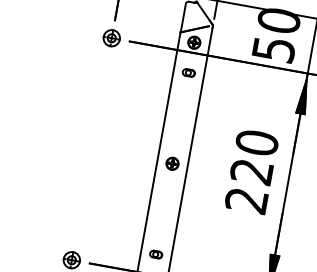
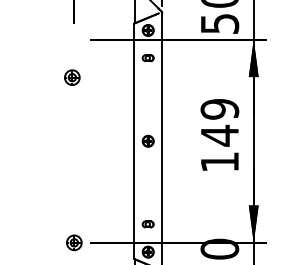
part: (111, 38) -> (72, 77), moved
text: (251, 171) -> (219, 135), 220 -> 149

